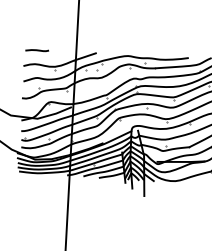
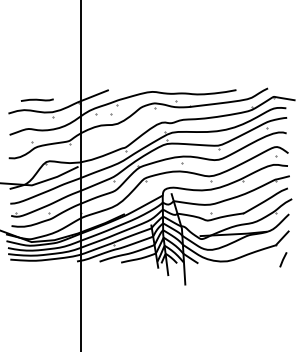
line: (36, 50) -> (36, 99), moved

